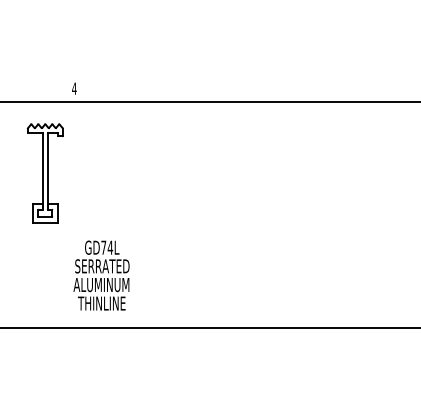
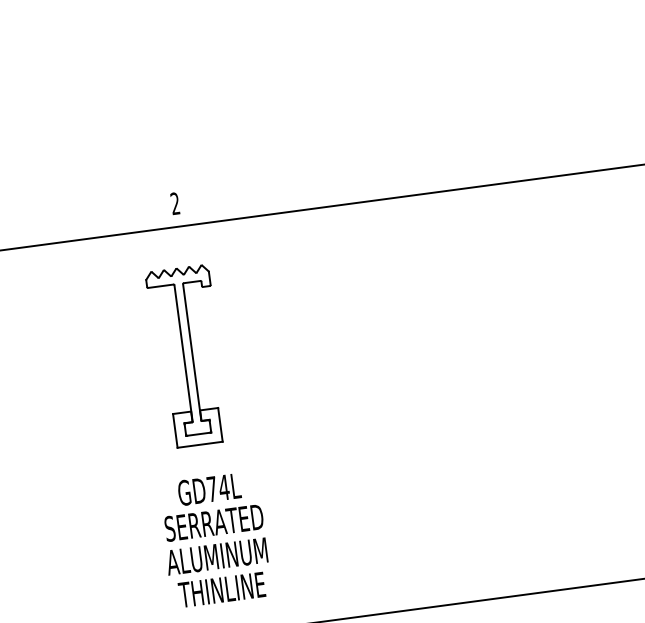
text: (74, 88) -> (175, 203), 4 -> 2
part: (45, 173) -> (188, 356), moved
text: (101, 275) -> (214, 539), moved

